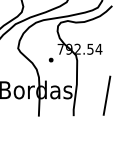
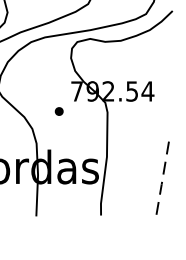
line: (106, 96) -> (161, 179), solid -> dashed

